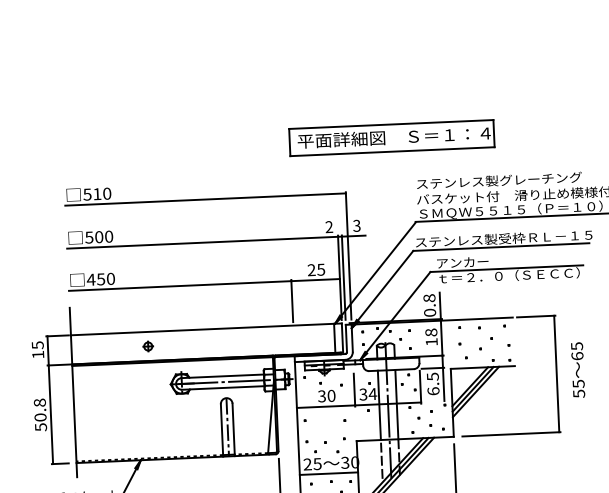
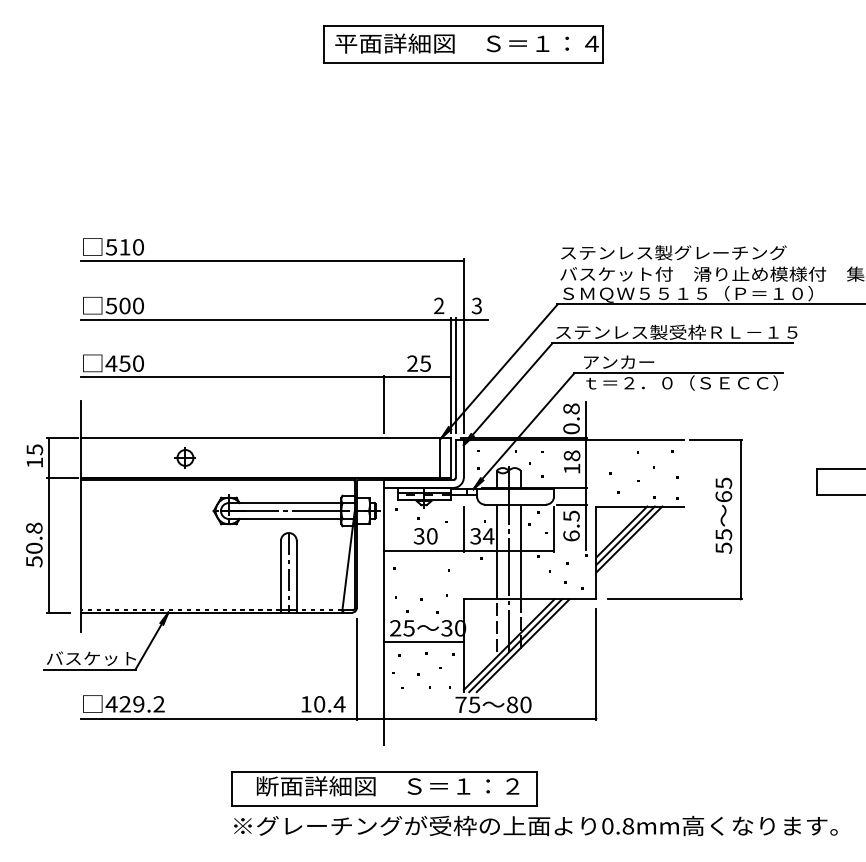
part: (391, 138) -> (463, 44), moved
part: (147, 346) -> (184, 457), size x1.43
text: (577, 369) -> (723, 515), moved

